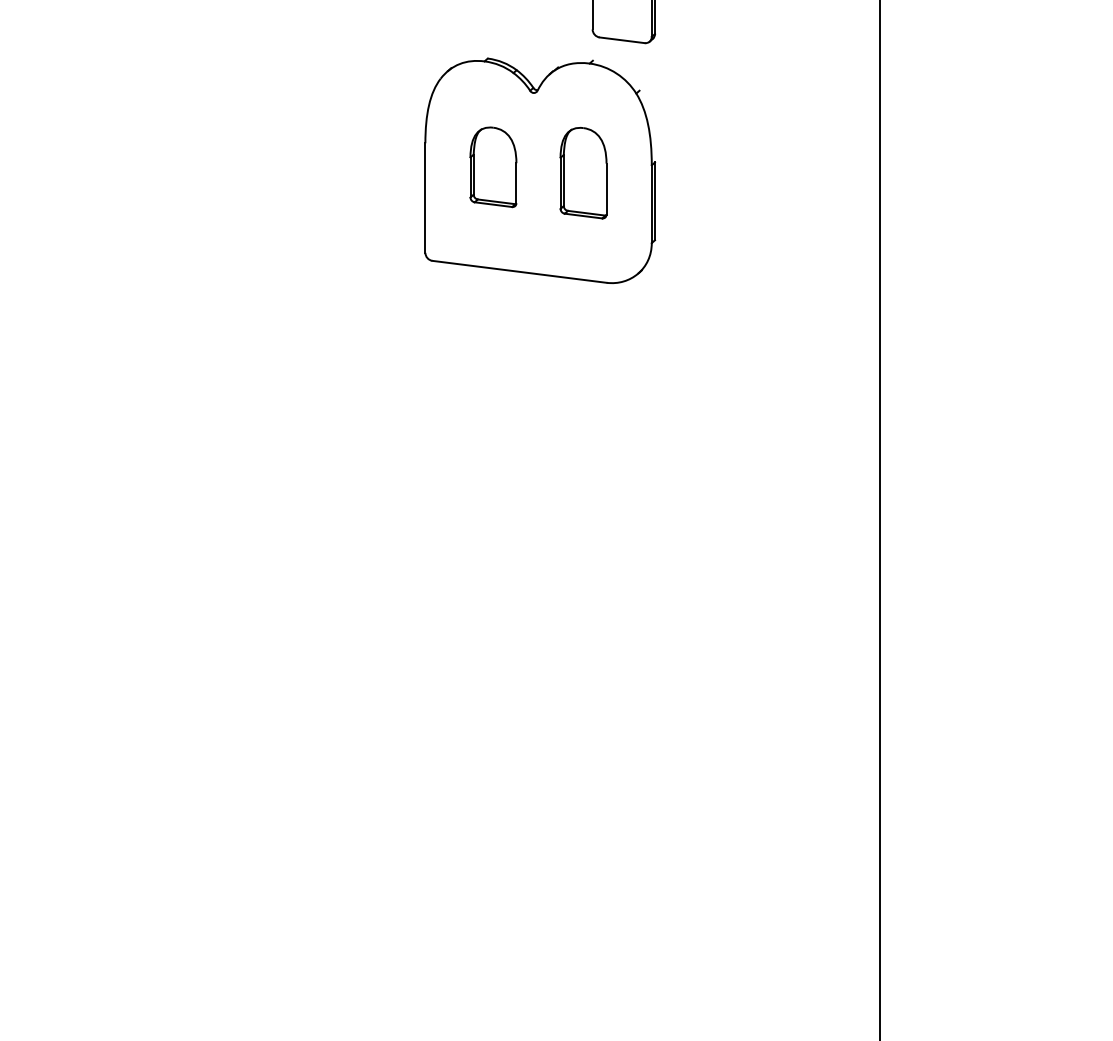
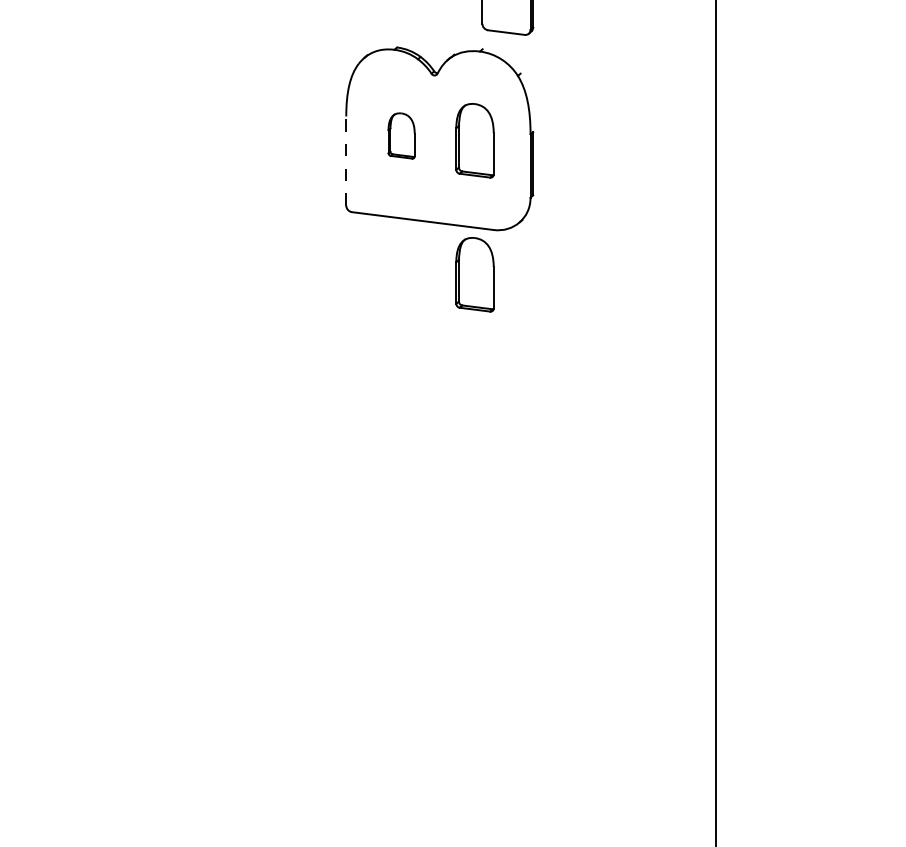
part: (493, 166) -> (401, 135), size x0.7
line: (425, 198) -> (346, 161), solid -> dashed
part: (582, 337) -> (474, 274), added

